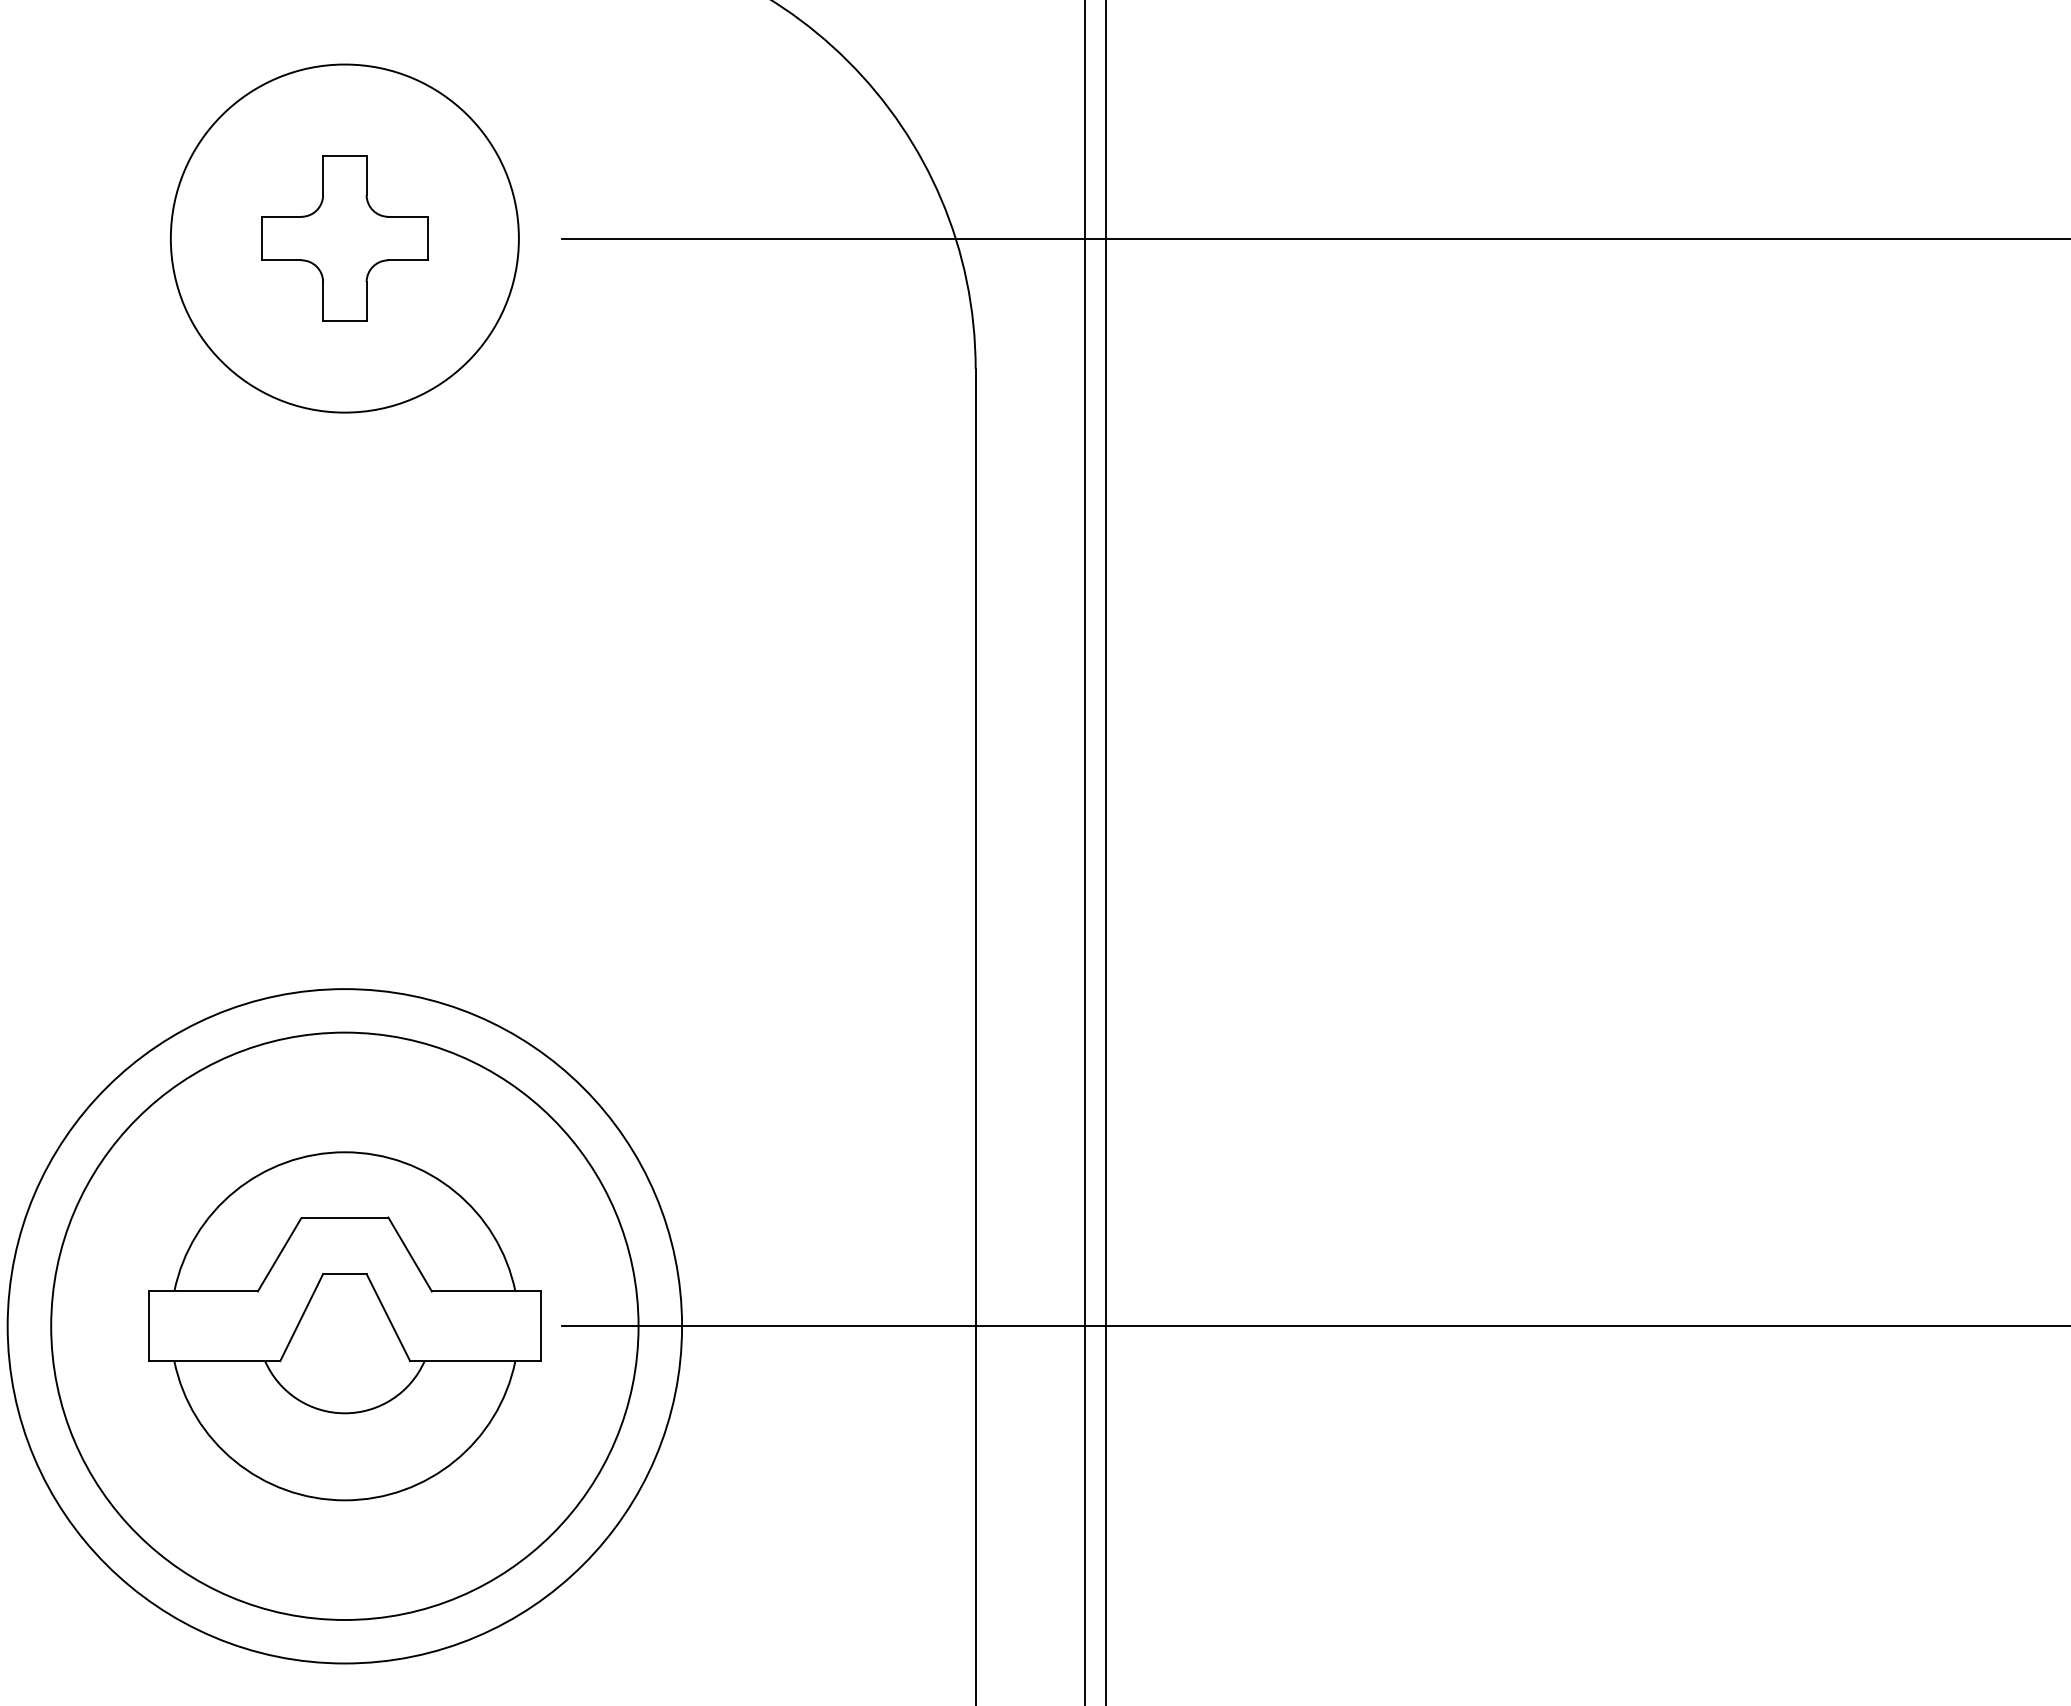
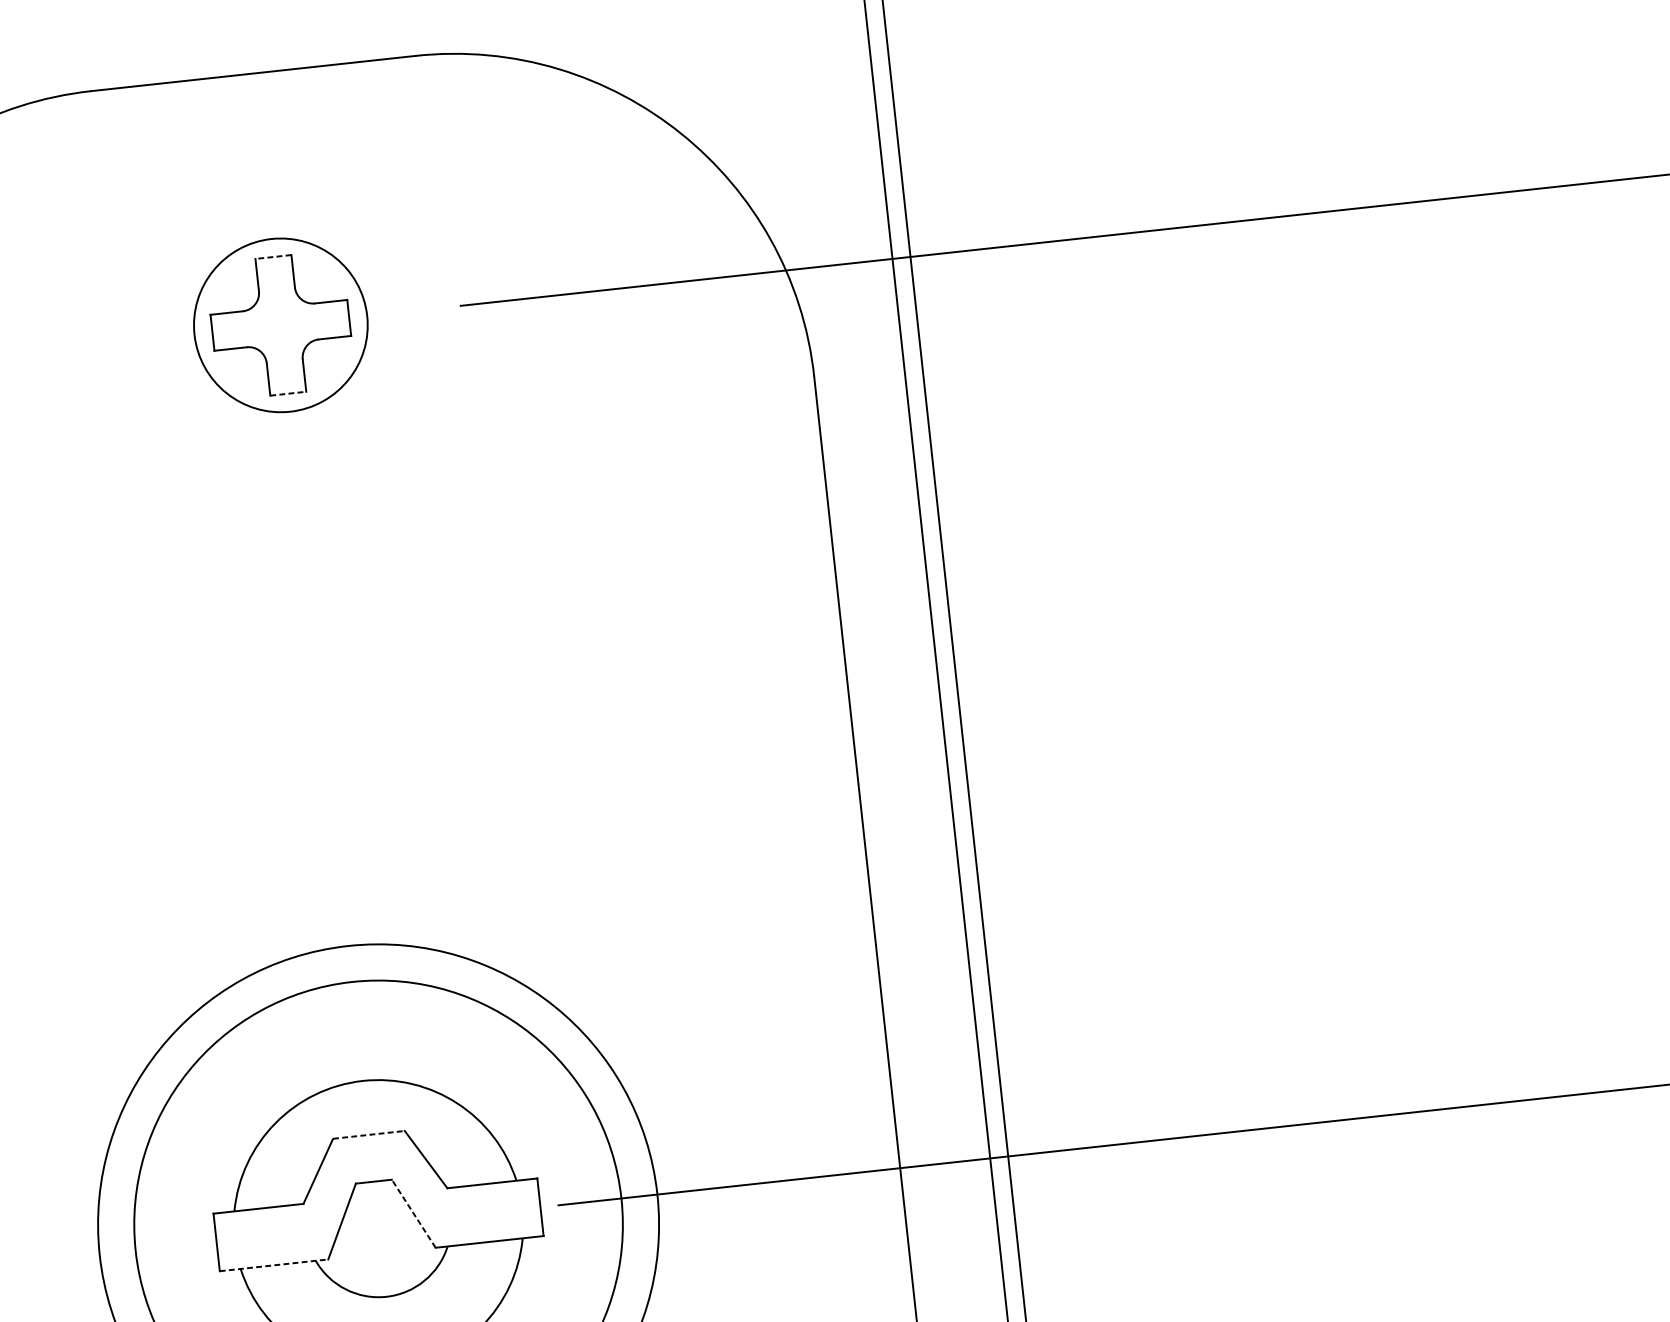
line: (344, 155) -> (273, 256), solid -> dashed
circle: (344, 238) -> (280, 325), size x0.6
line: (344, 321) -> (288, 393), solid -> dashed
line: (345, 1217) -> (369, 1134), solid -> dashed
line: (388, 1317) -> (413, 1213), solid -> dashed
line: (214, 1361) -> (273, 1265), solid -> dashed

